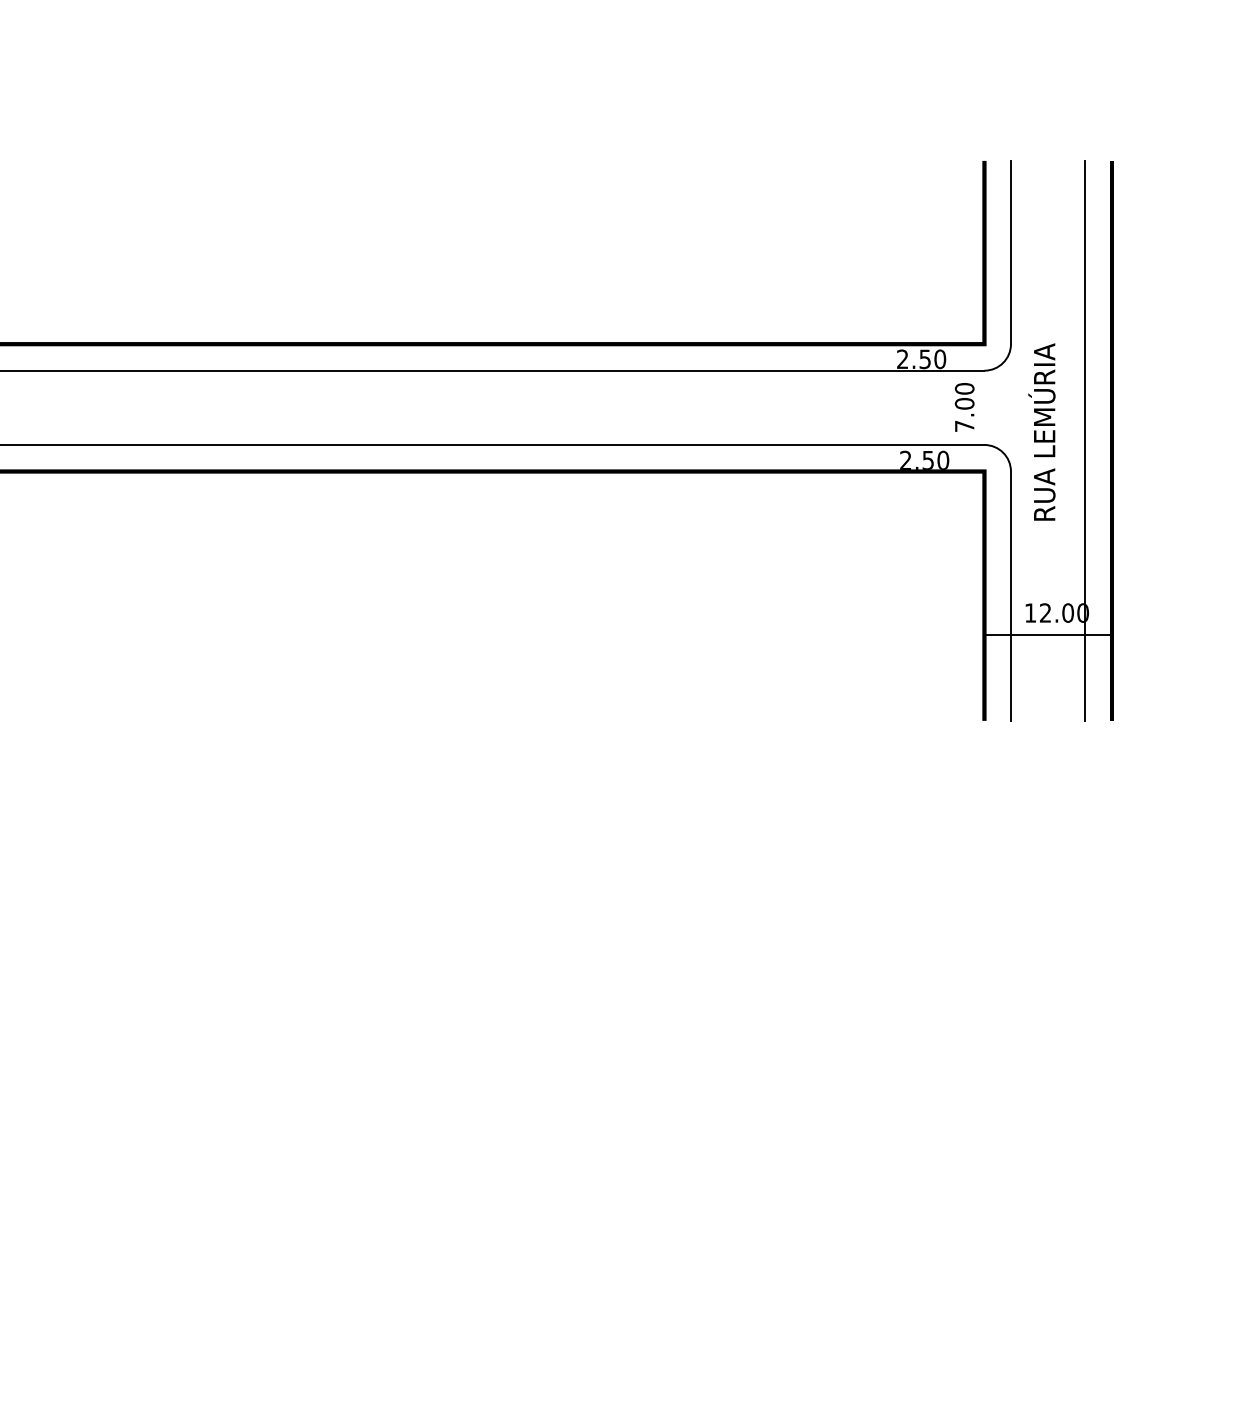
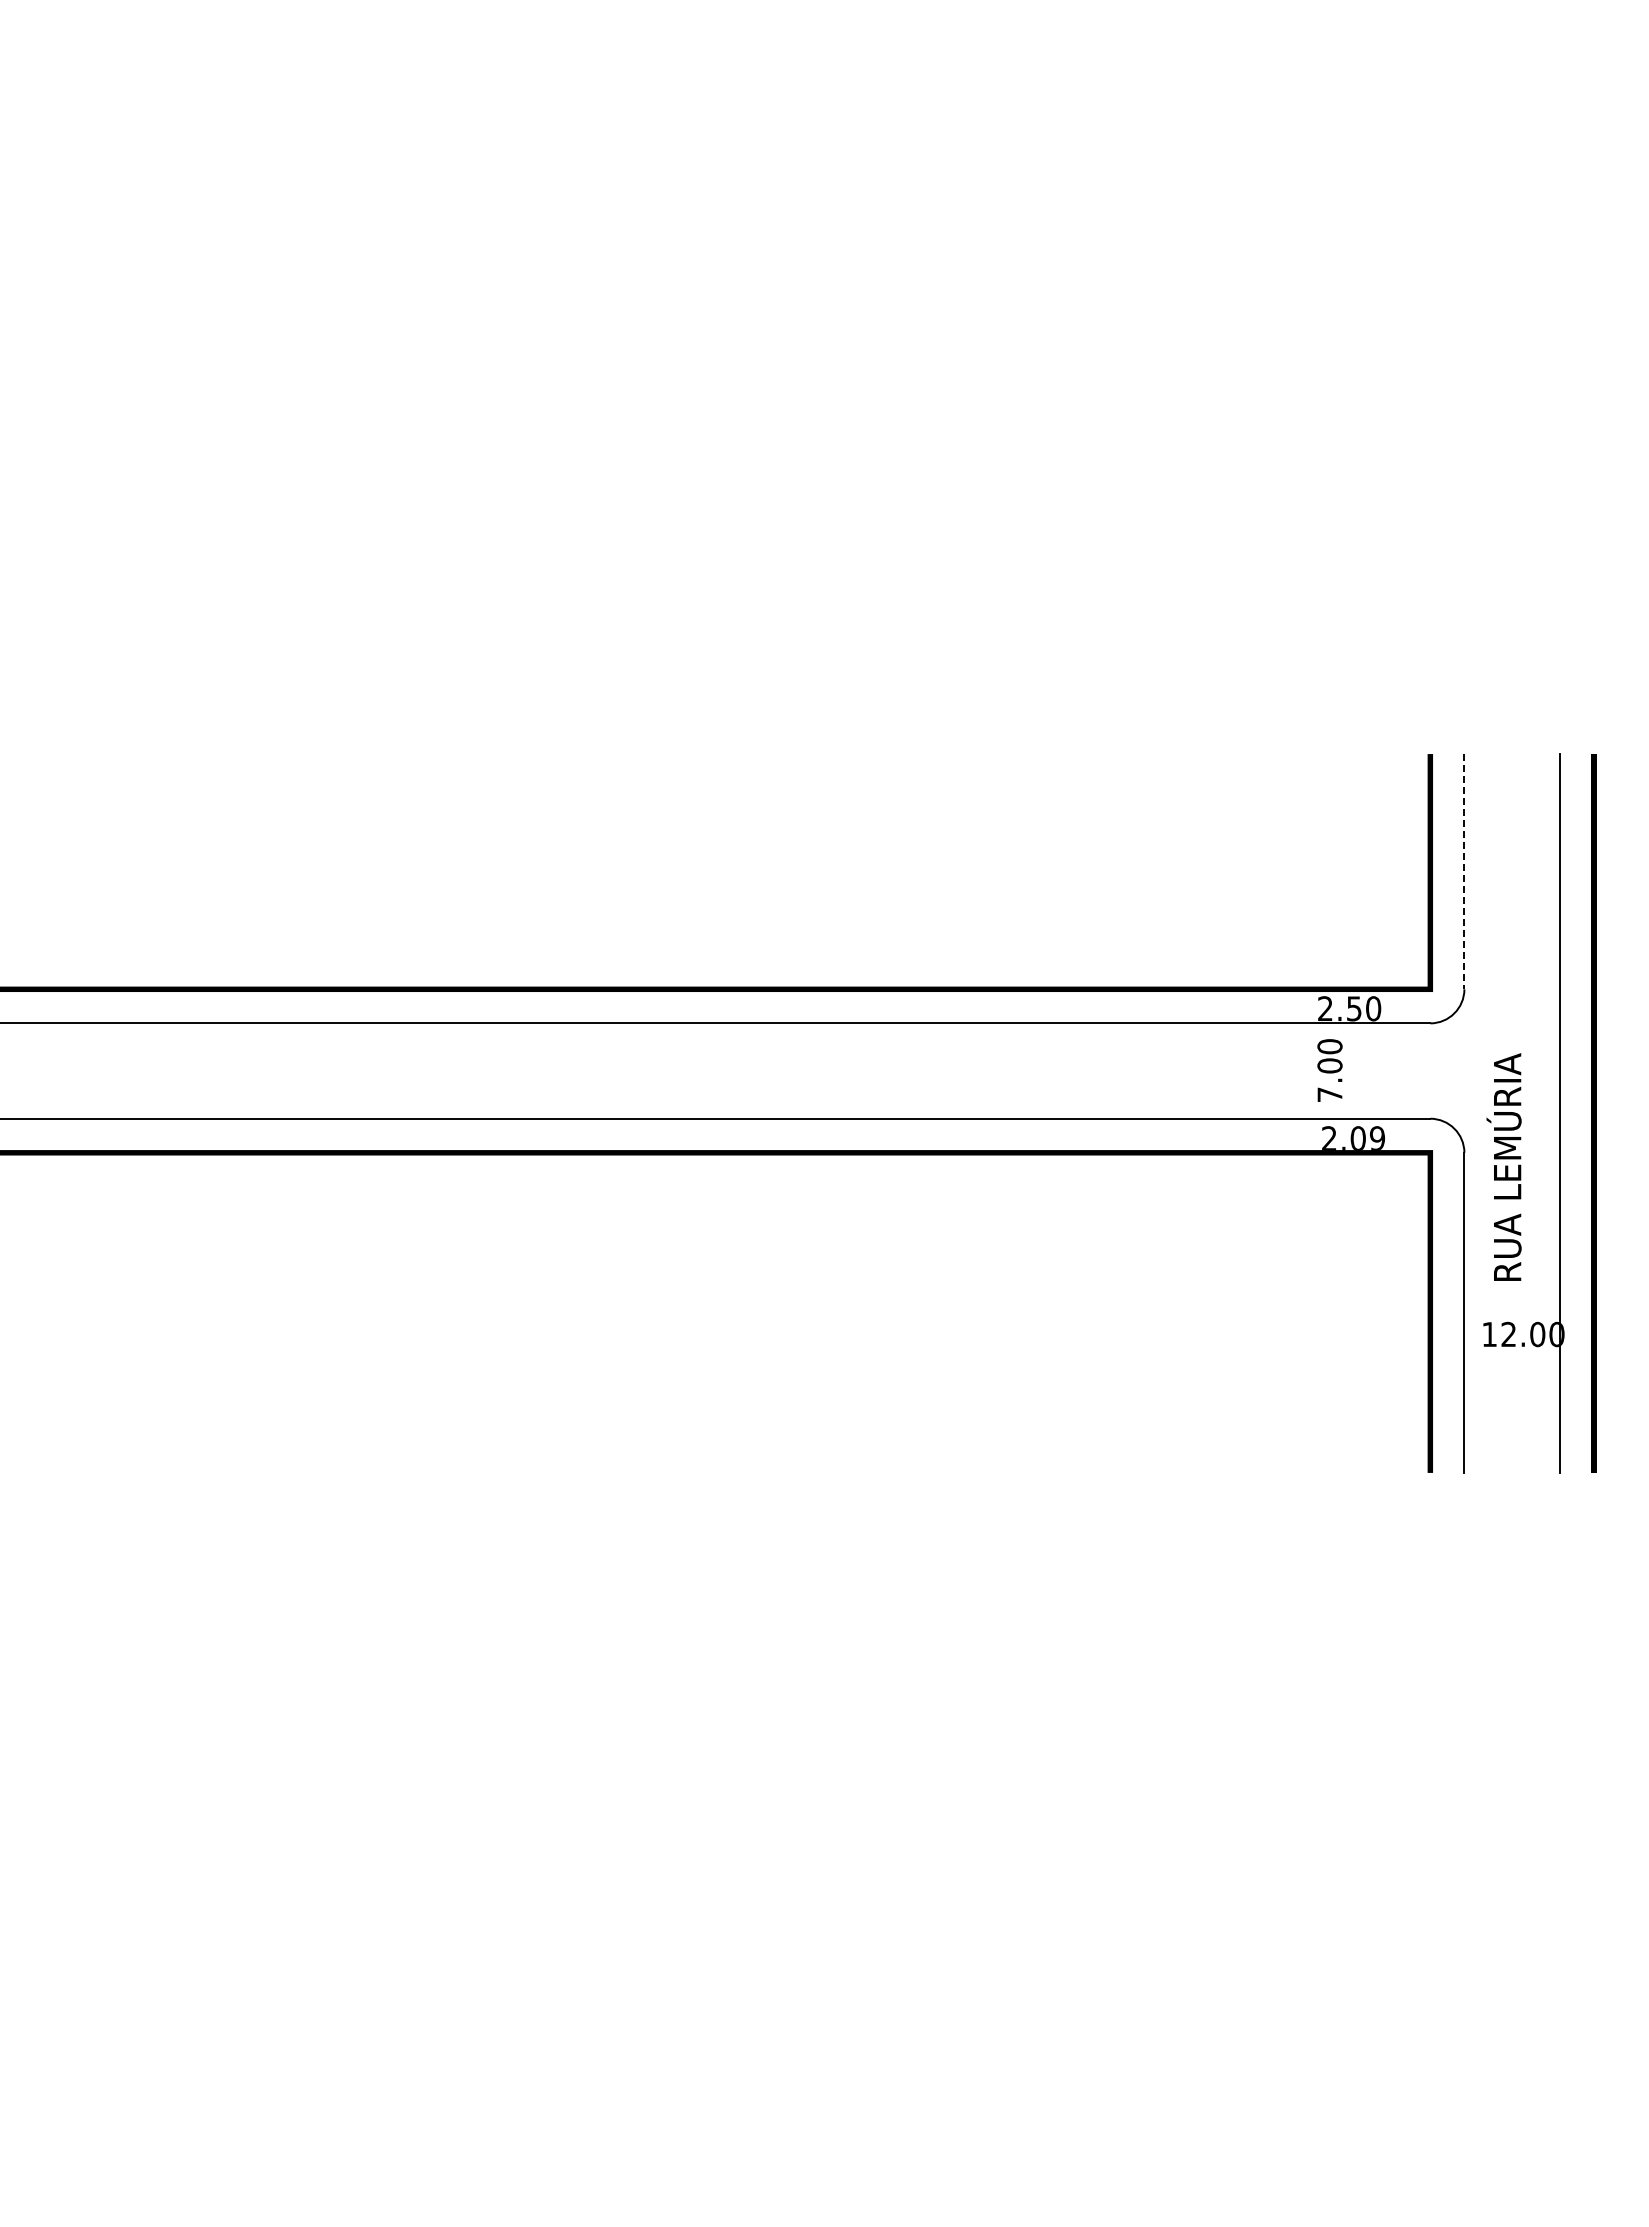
line: (1011, 252) -> (1464, 871), solid -> dashed
text: (964, 407) -> (1329, 1070), moved
text: (1041, 431) -> (1503, 1166), moved
text: (935, 459) -> (1367, 1137), 2.50 -> 2.09
line: (1047, 635) -> (1511, 1363), removed

